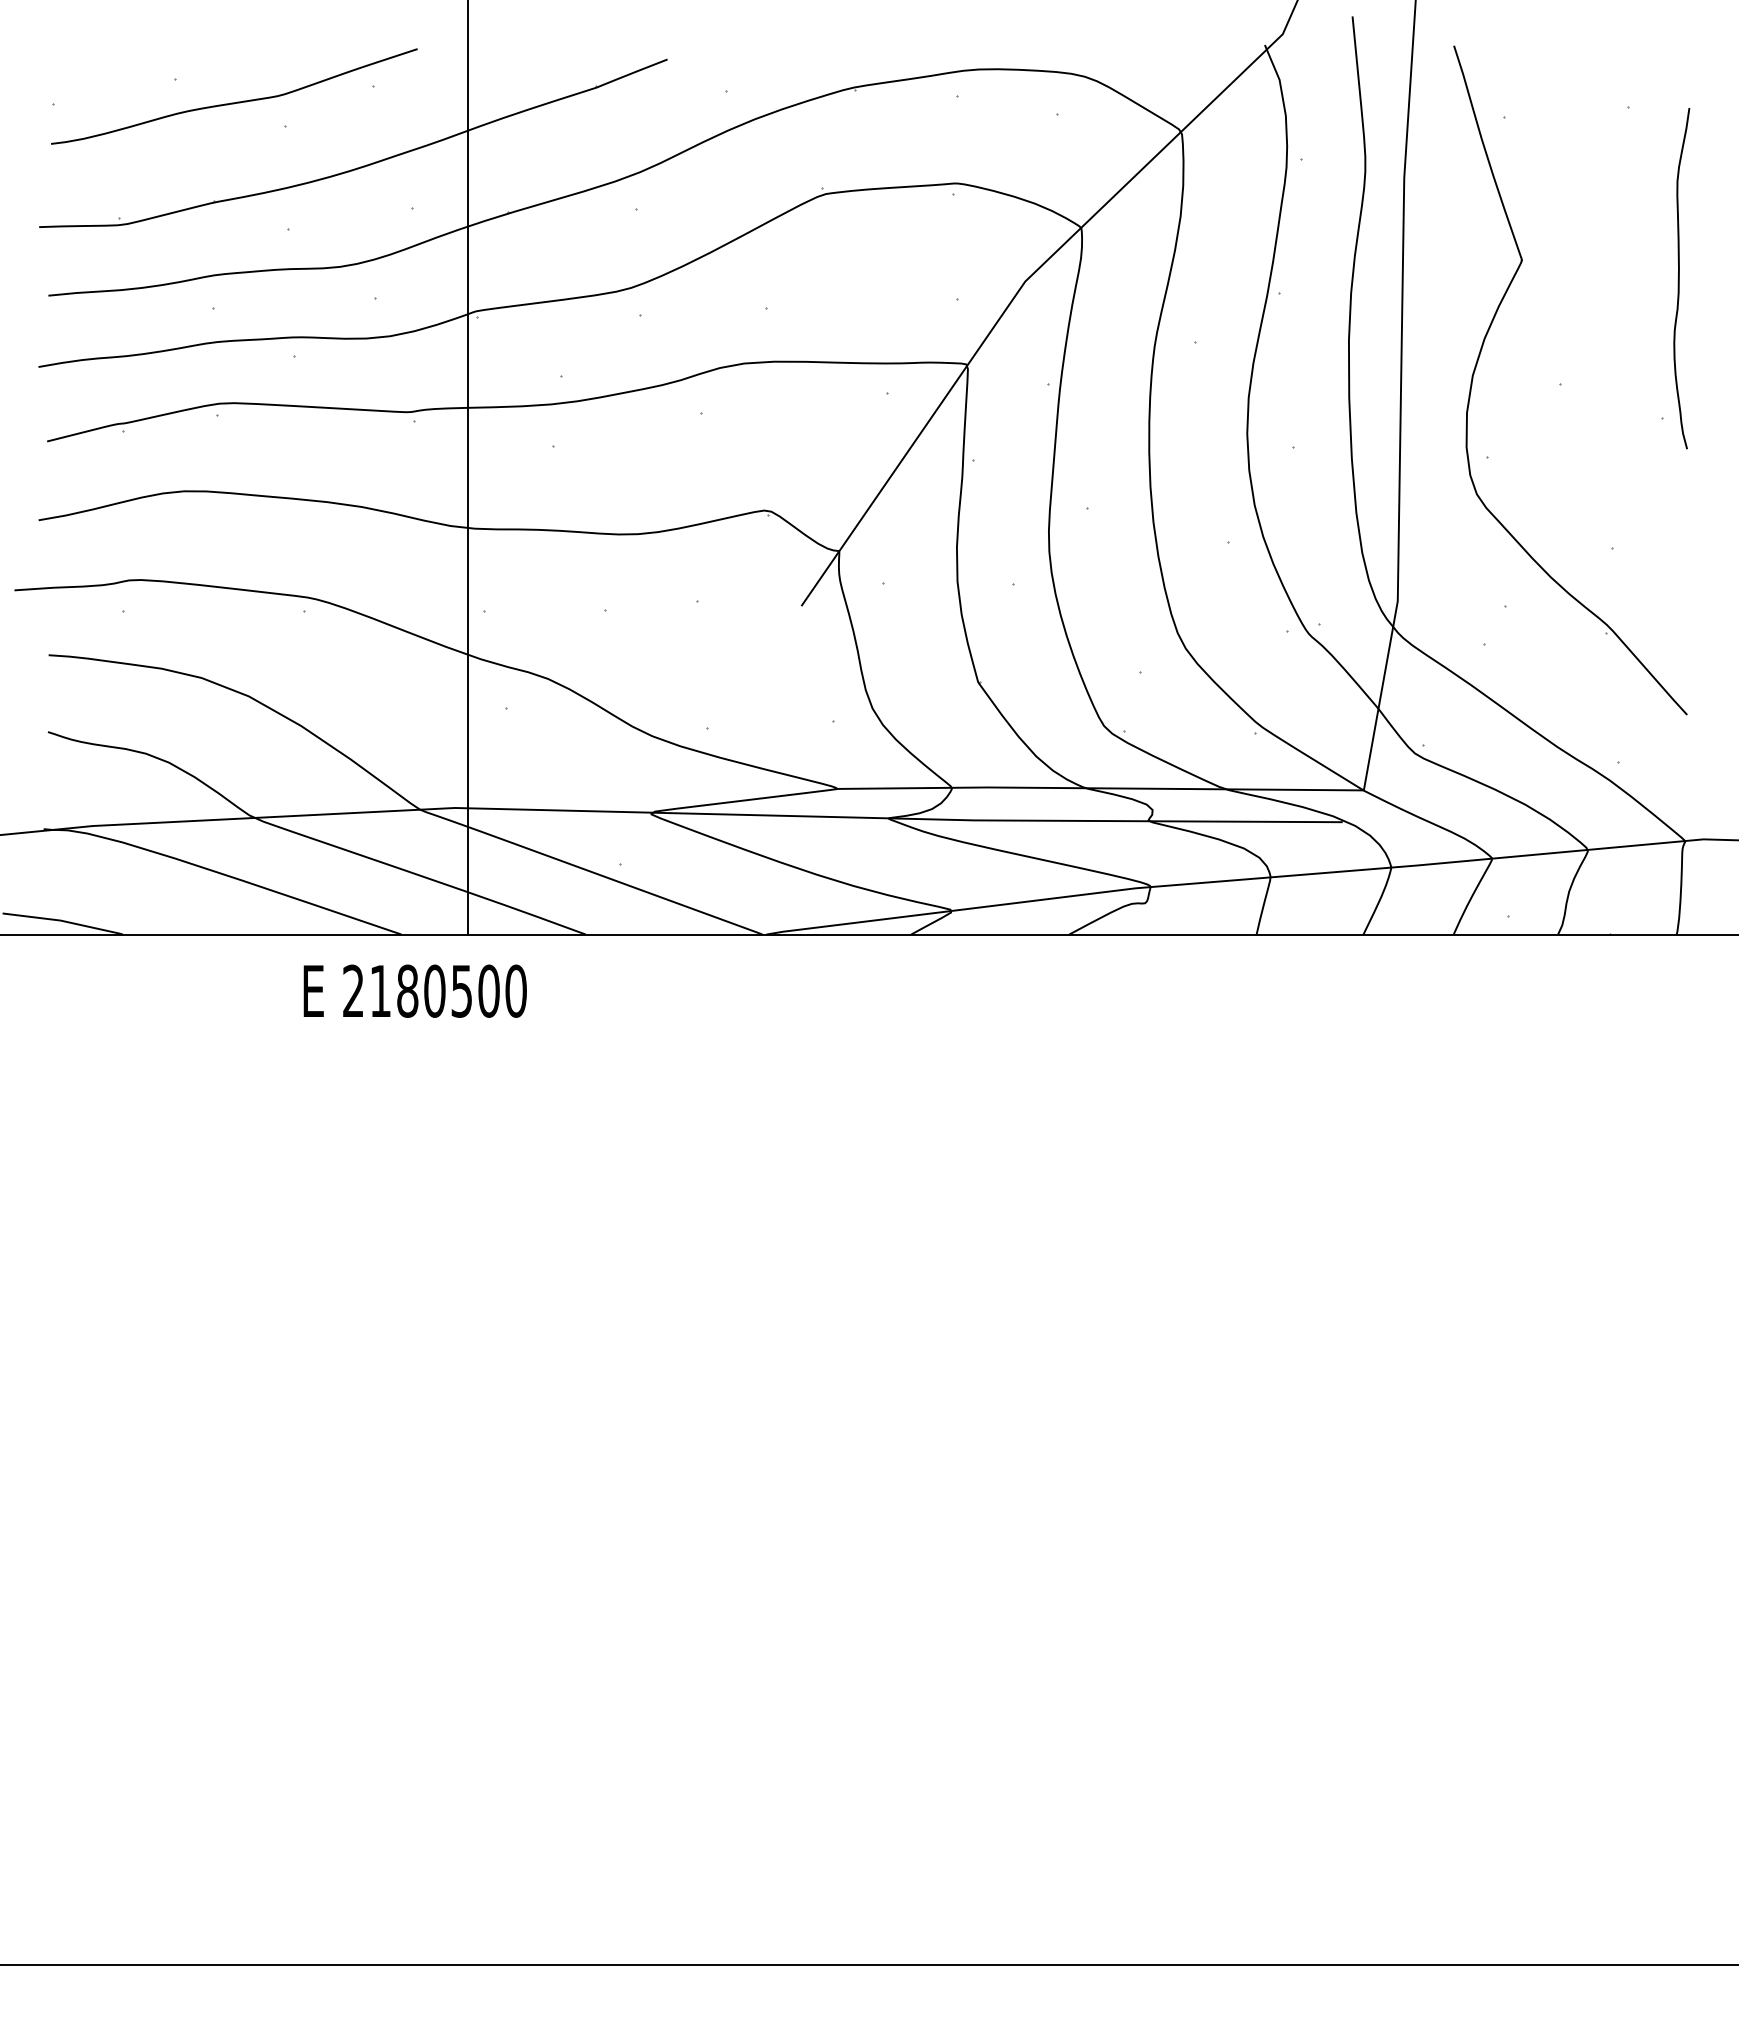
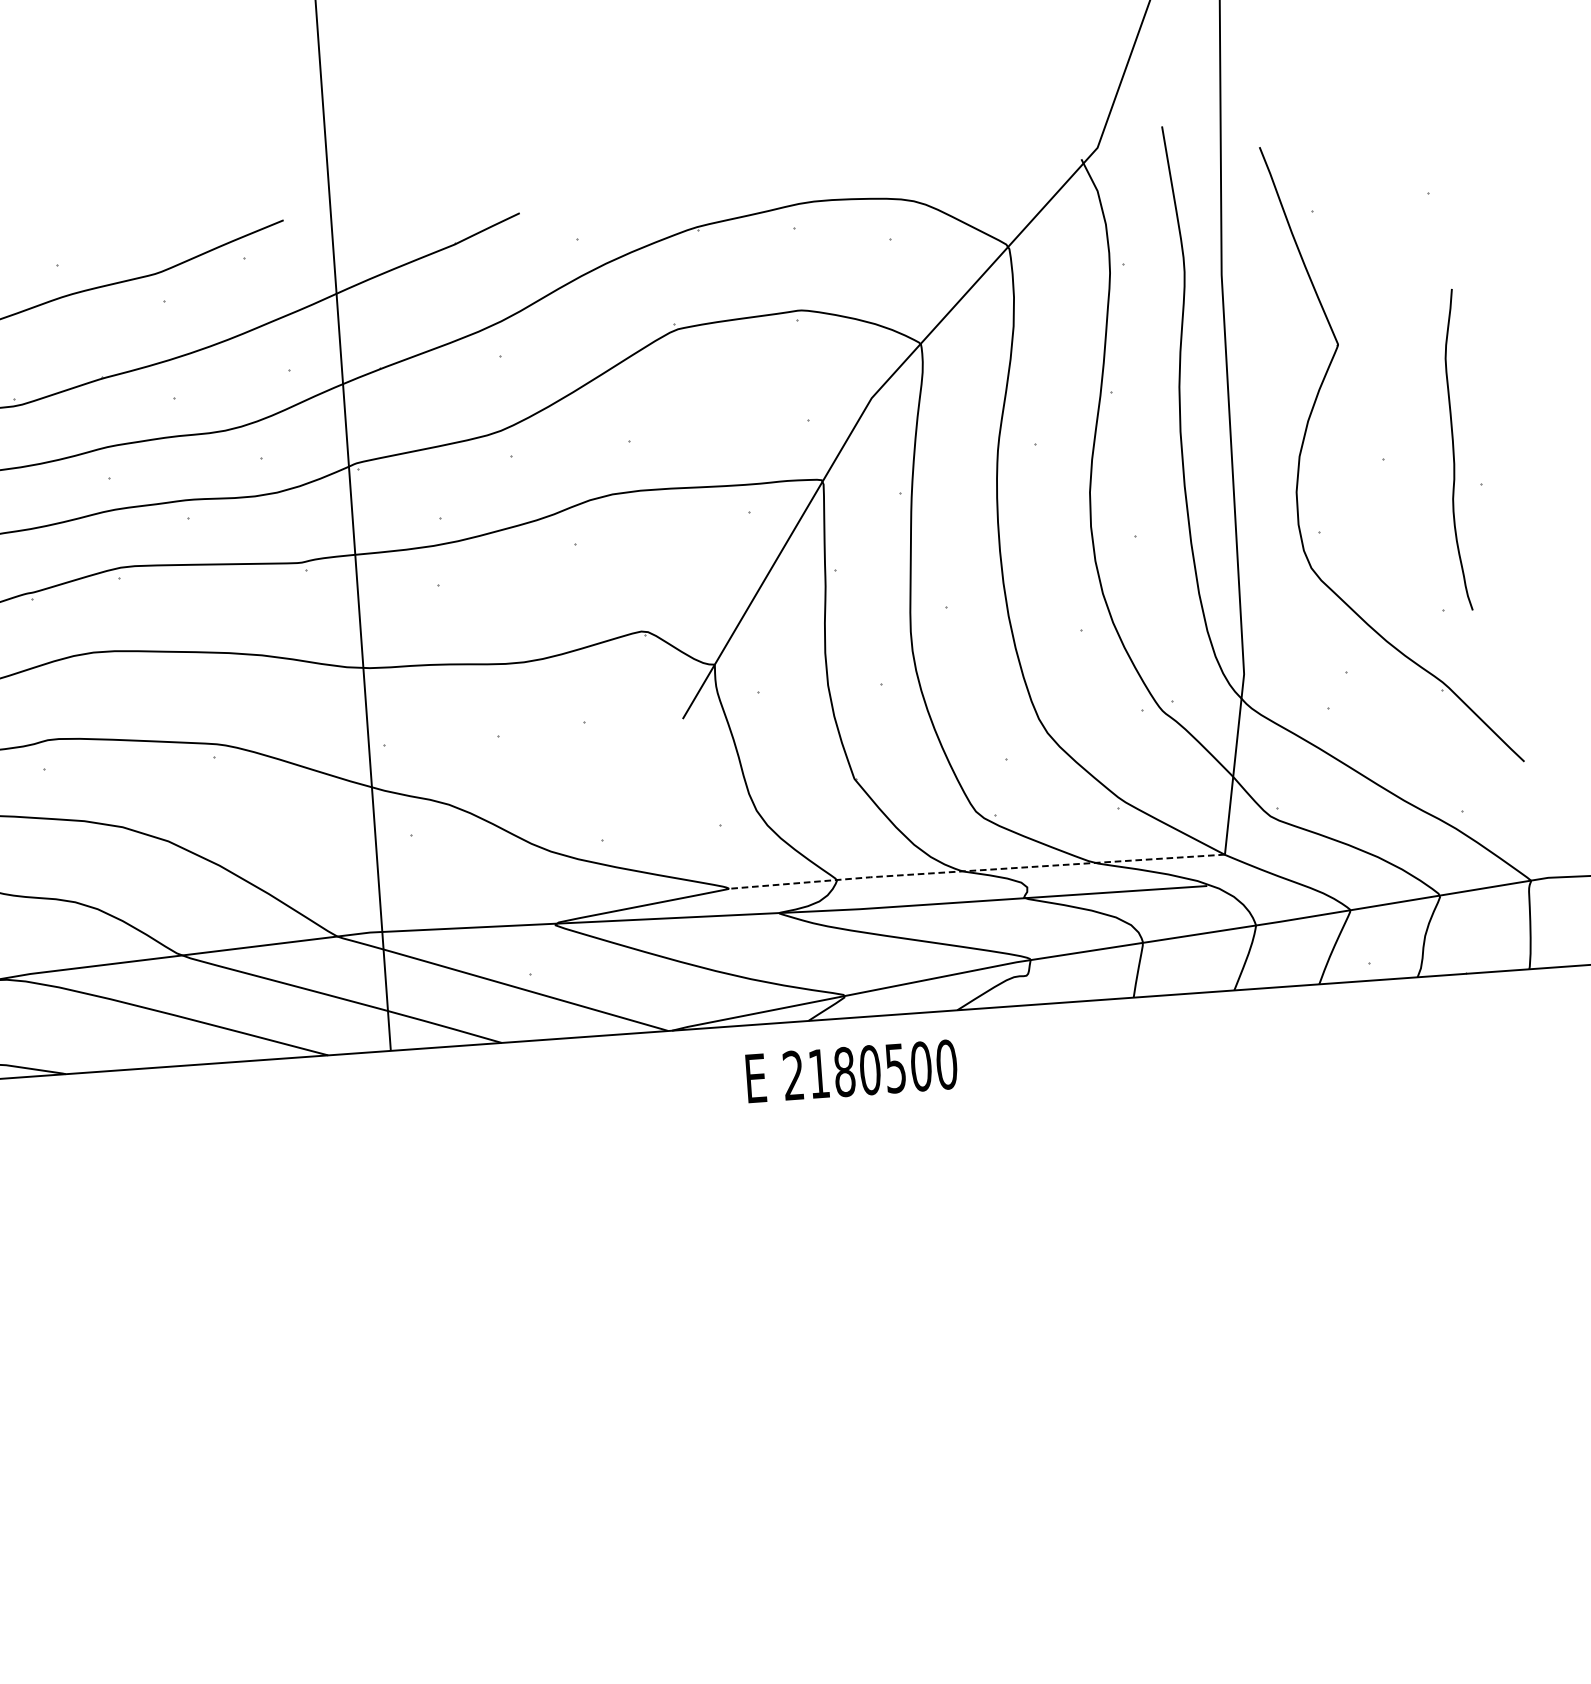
curve: (1679, 278) -> (1454, 450), moved
line: (1099, 788) -> (975, 870), solid -> dashed
text: (414, 990) -> (851, 1070), moved

